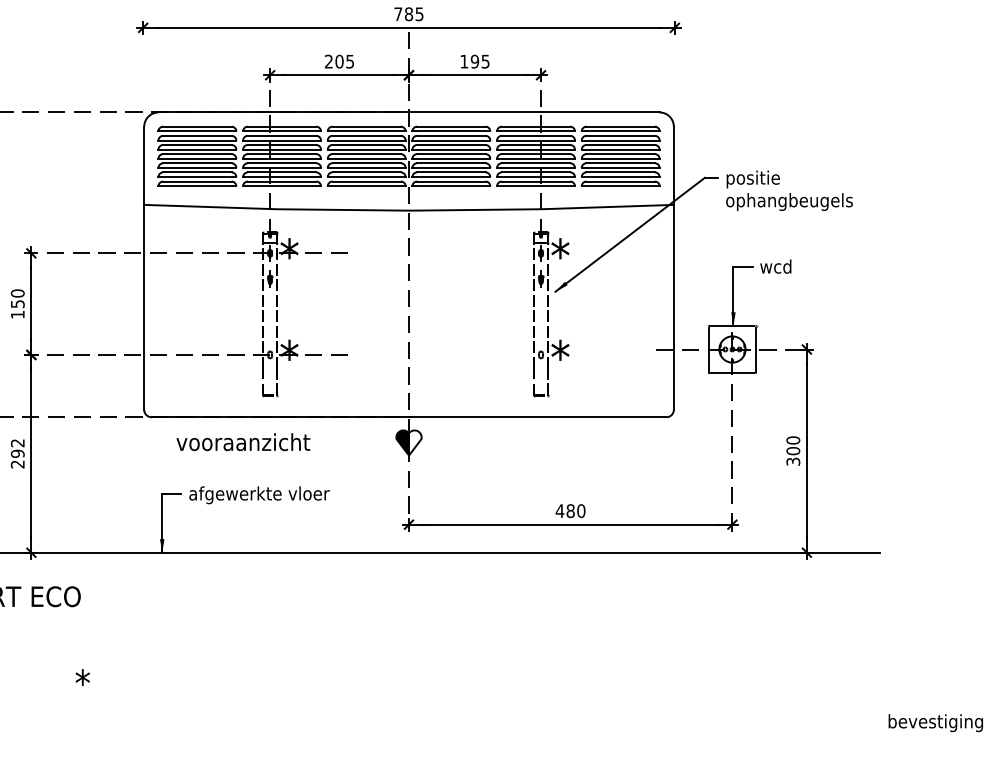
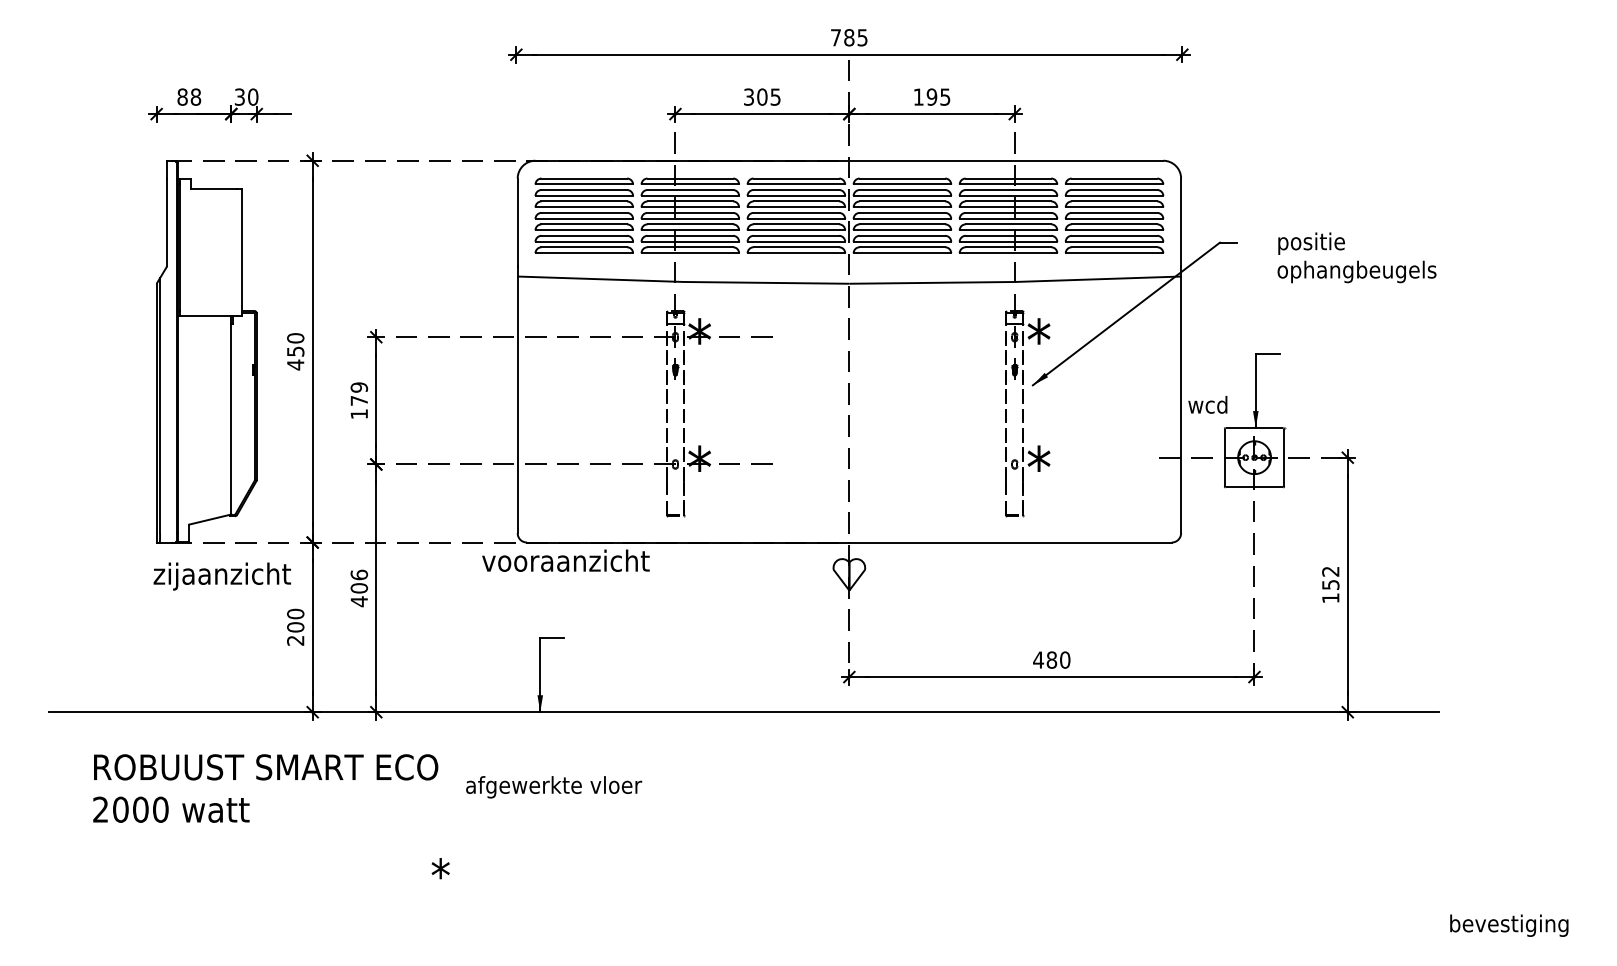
text: (328, 61) -> (748, 96), 205 -> 305
text: (789, 190) -> (1356, 257), moved
text: (775, 266) -> (1207, 404), moved
text: (17, 298) -> (359, 393), 150 -> 179
text: (243, 441) -> (565, 560), moved
fill: (402, 442) -> (841, 574), removed
text: (793, 450) -> (1330, 584), 300 -> 152
text: (17, 453) -> (359, 588), 292 -> 406
text: (259, 495) -> (554, 787), moved

